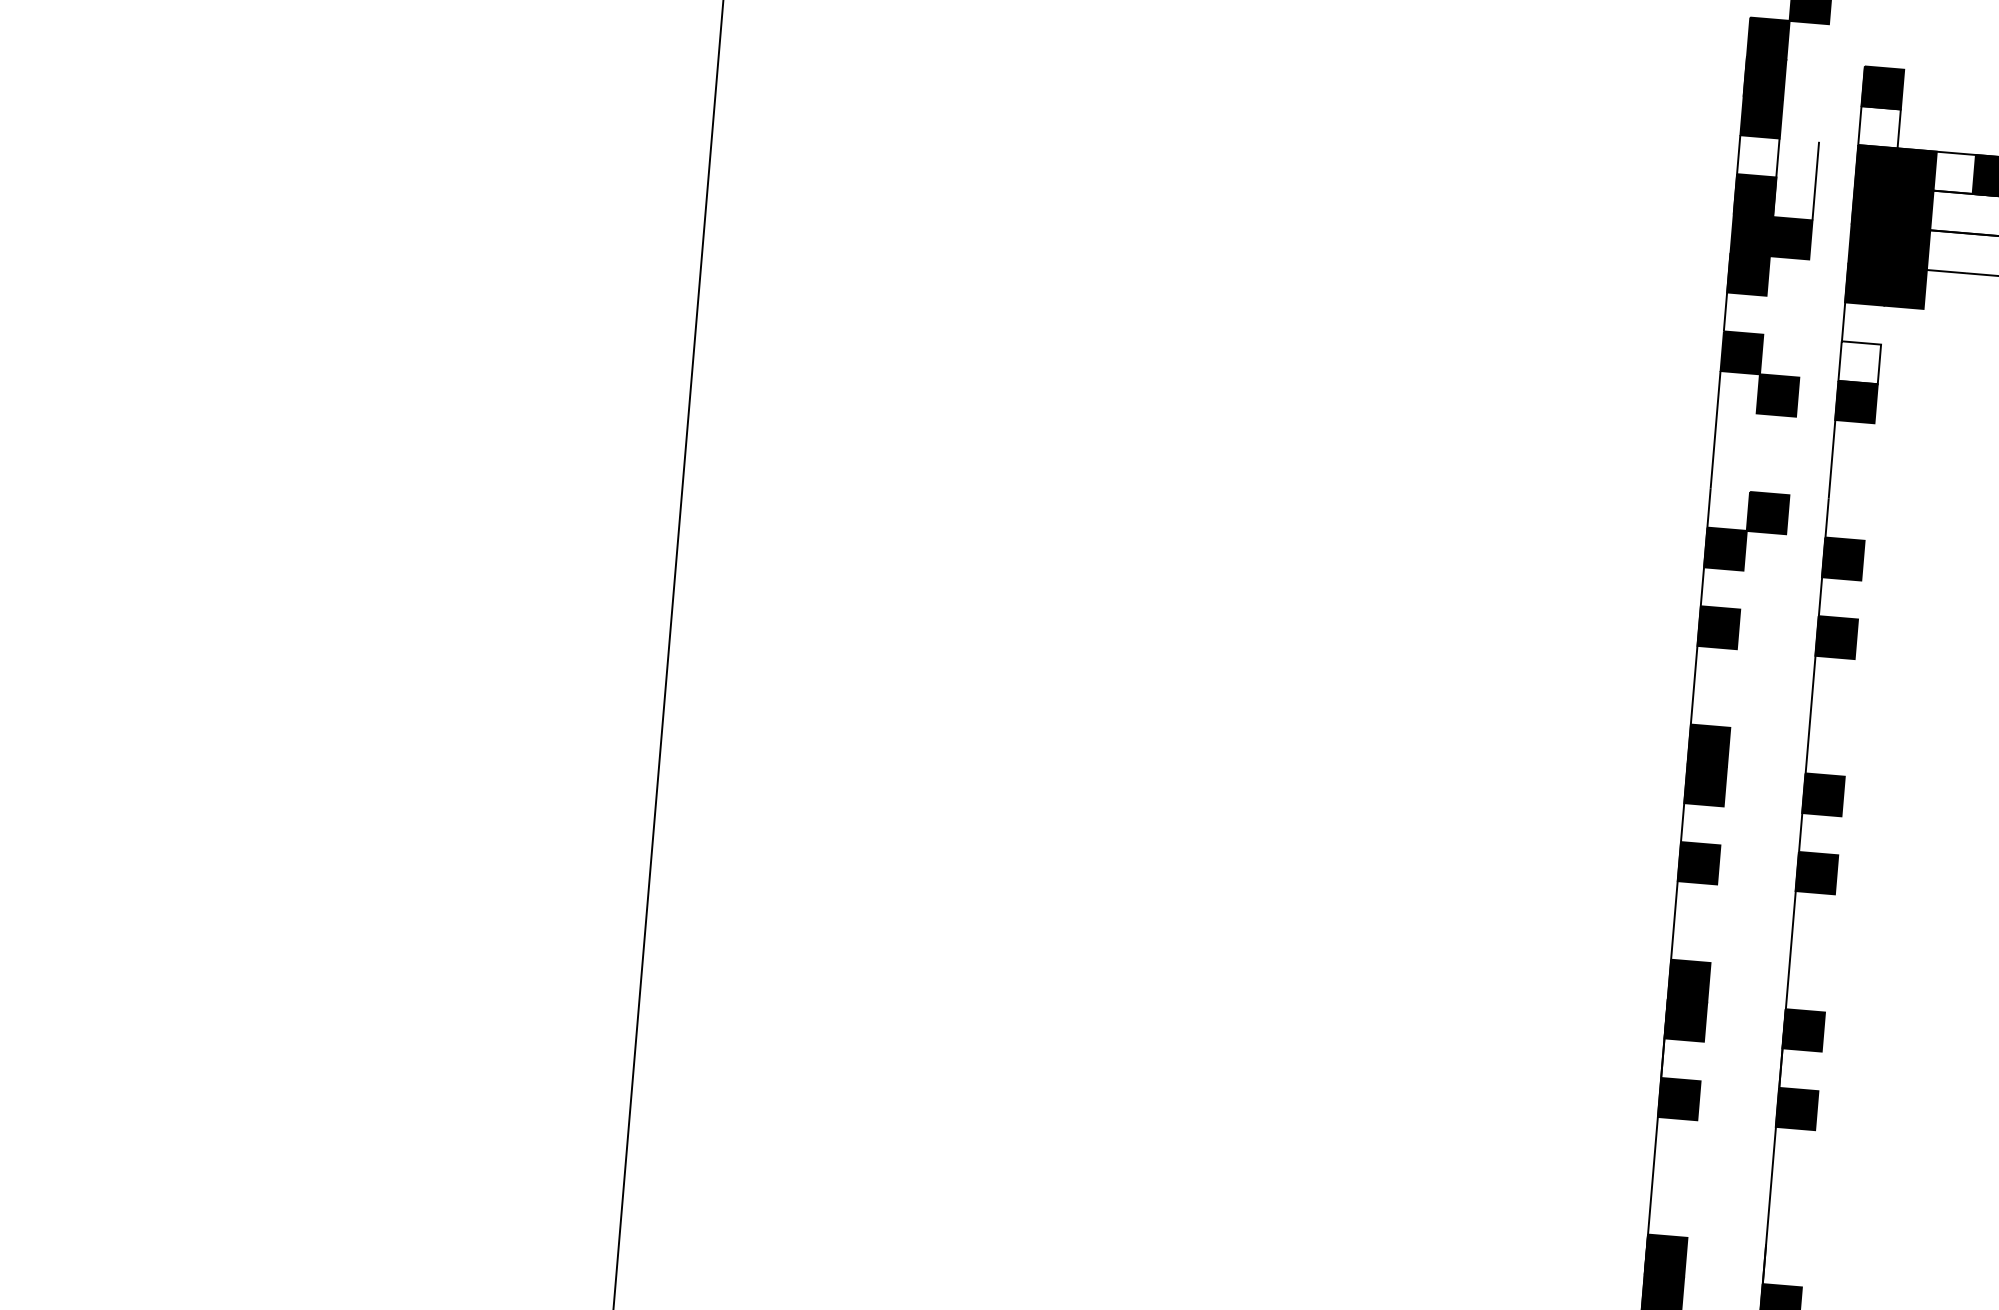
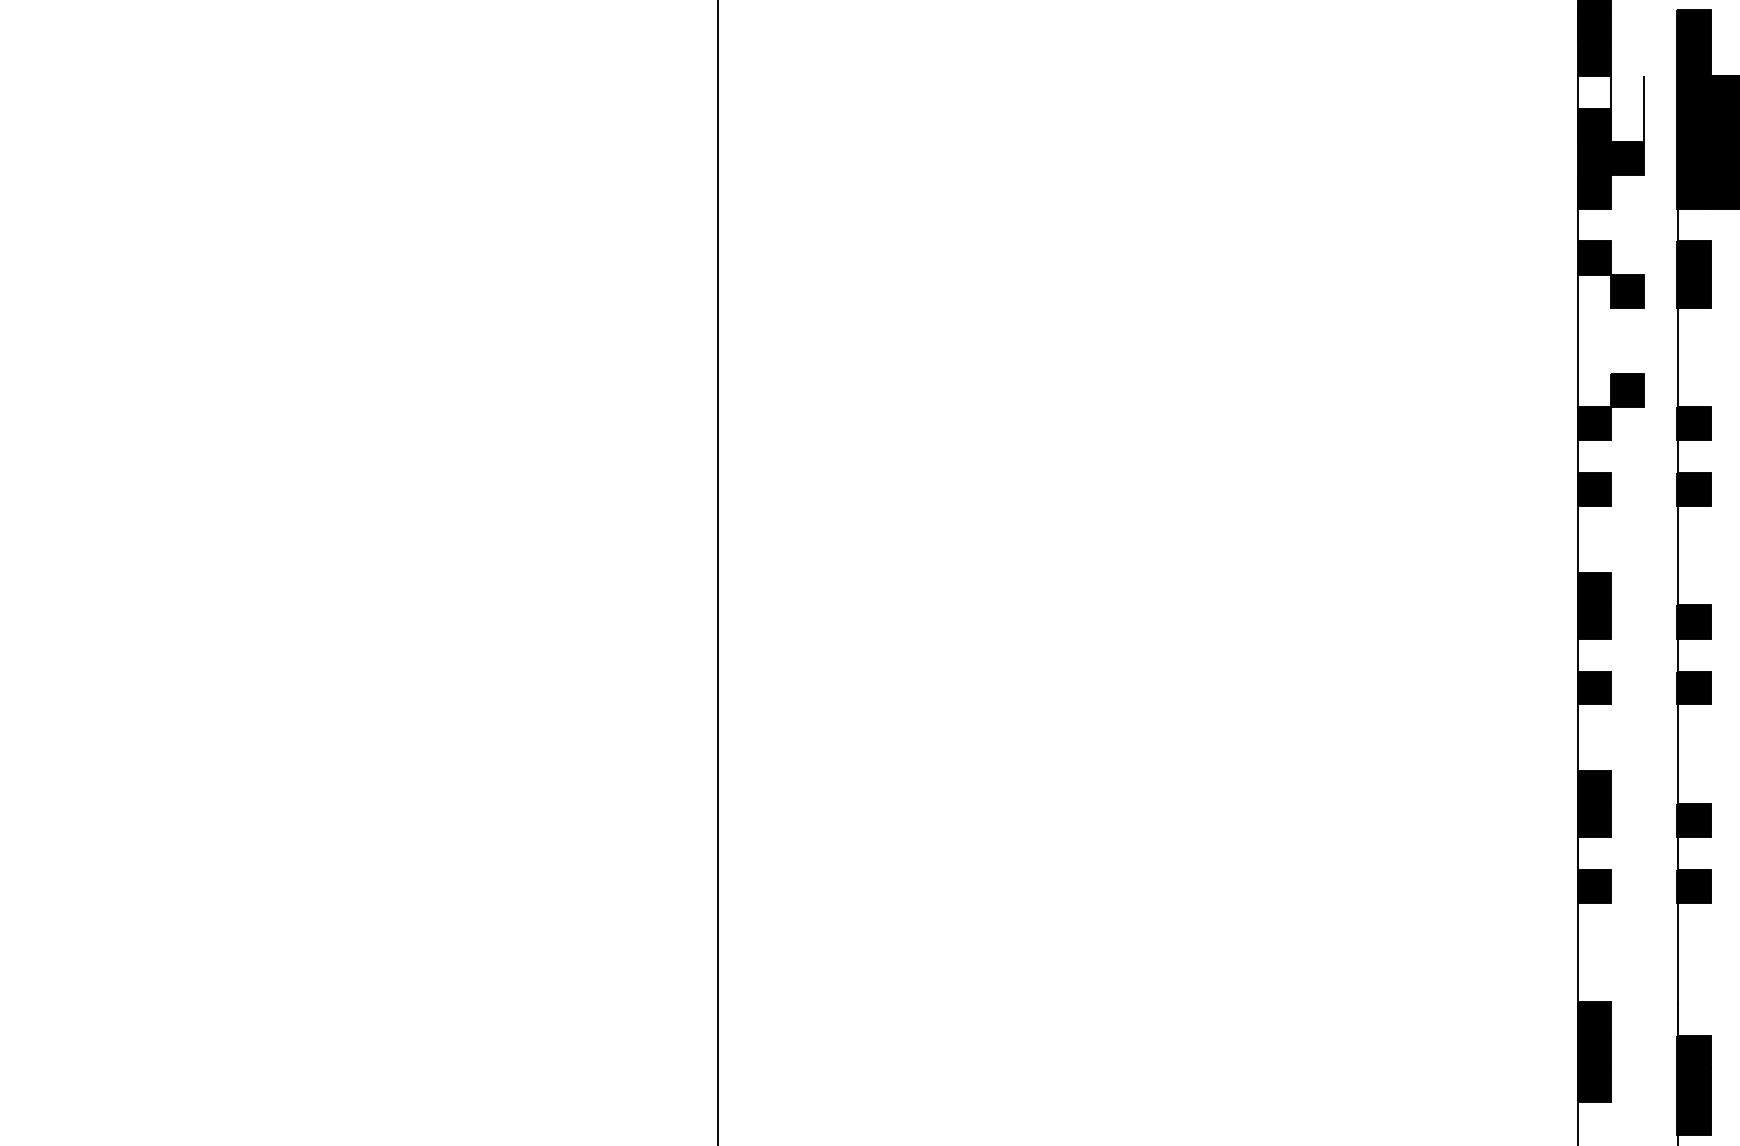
fill: (1878, 126) -> (1693, 59), added
fill: (1859, 362) -> (1693, 257), added

